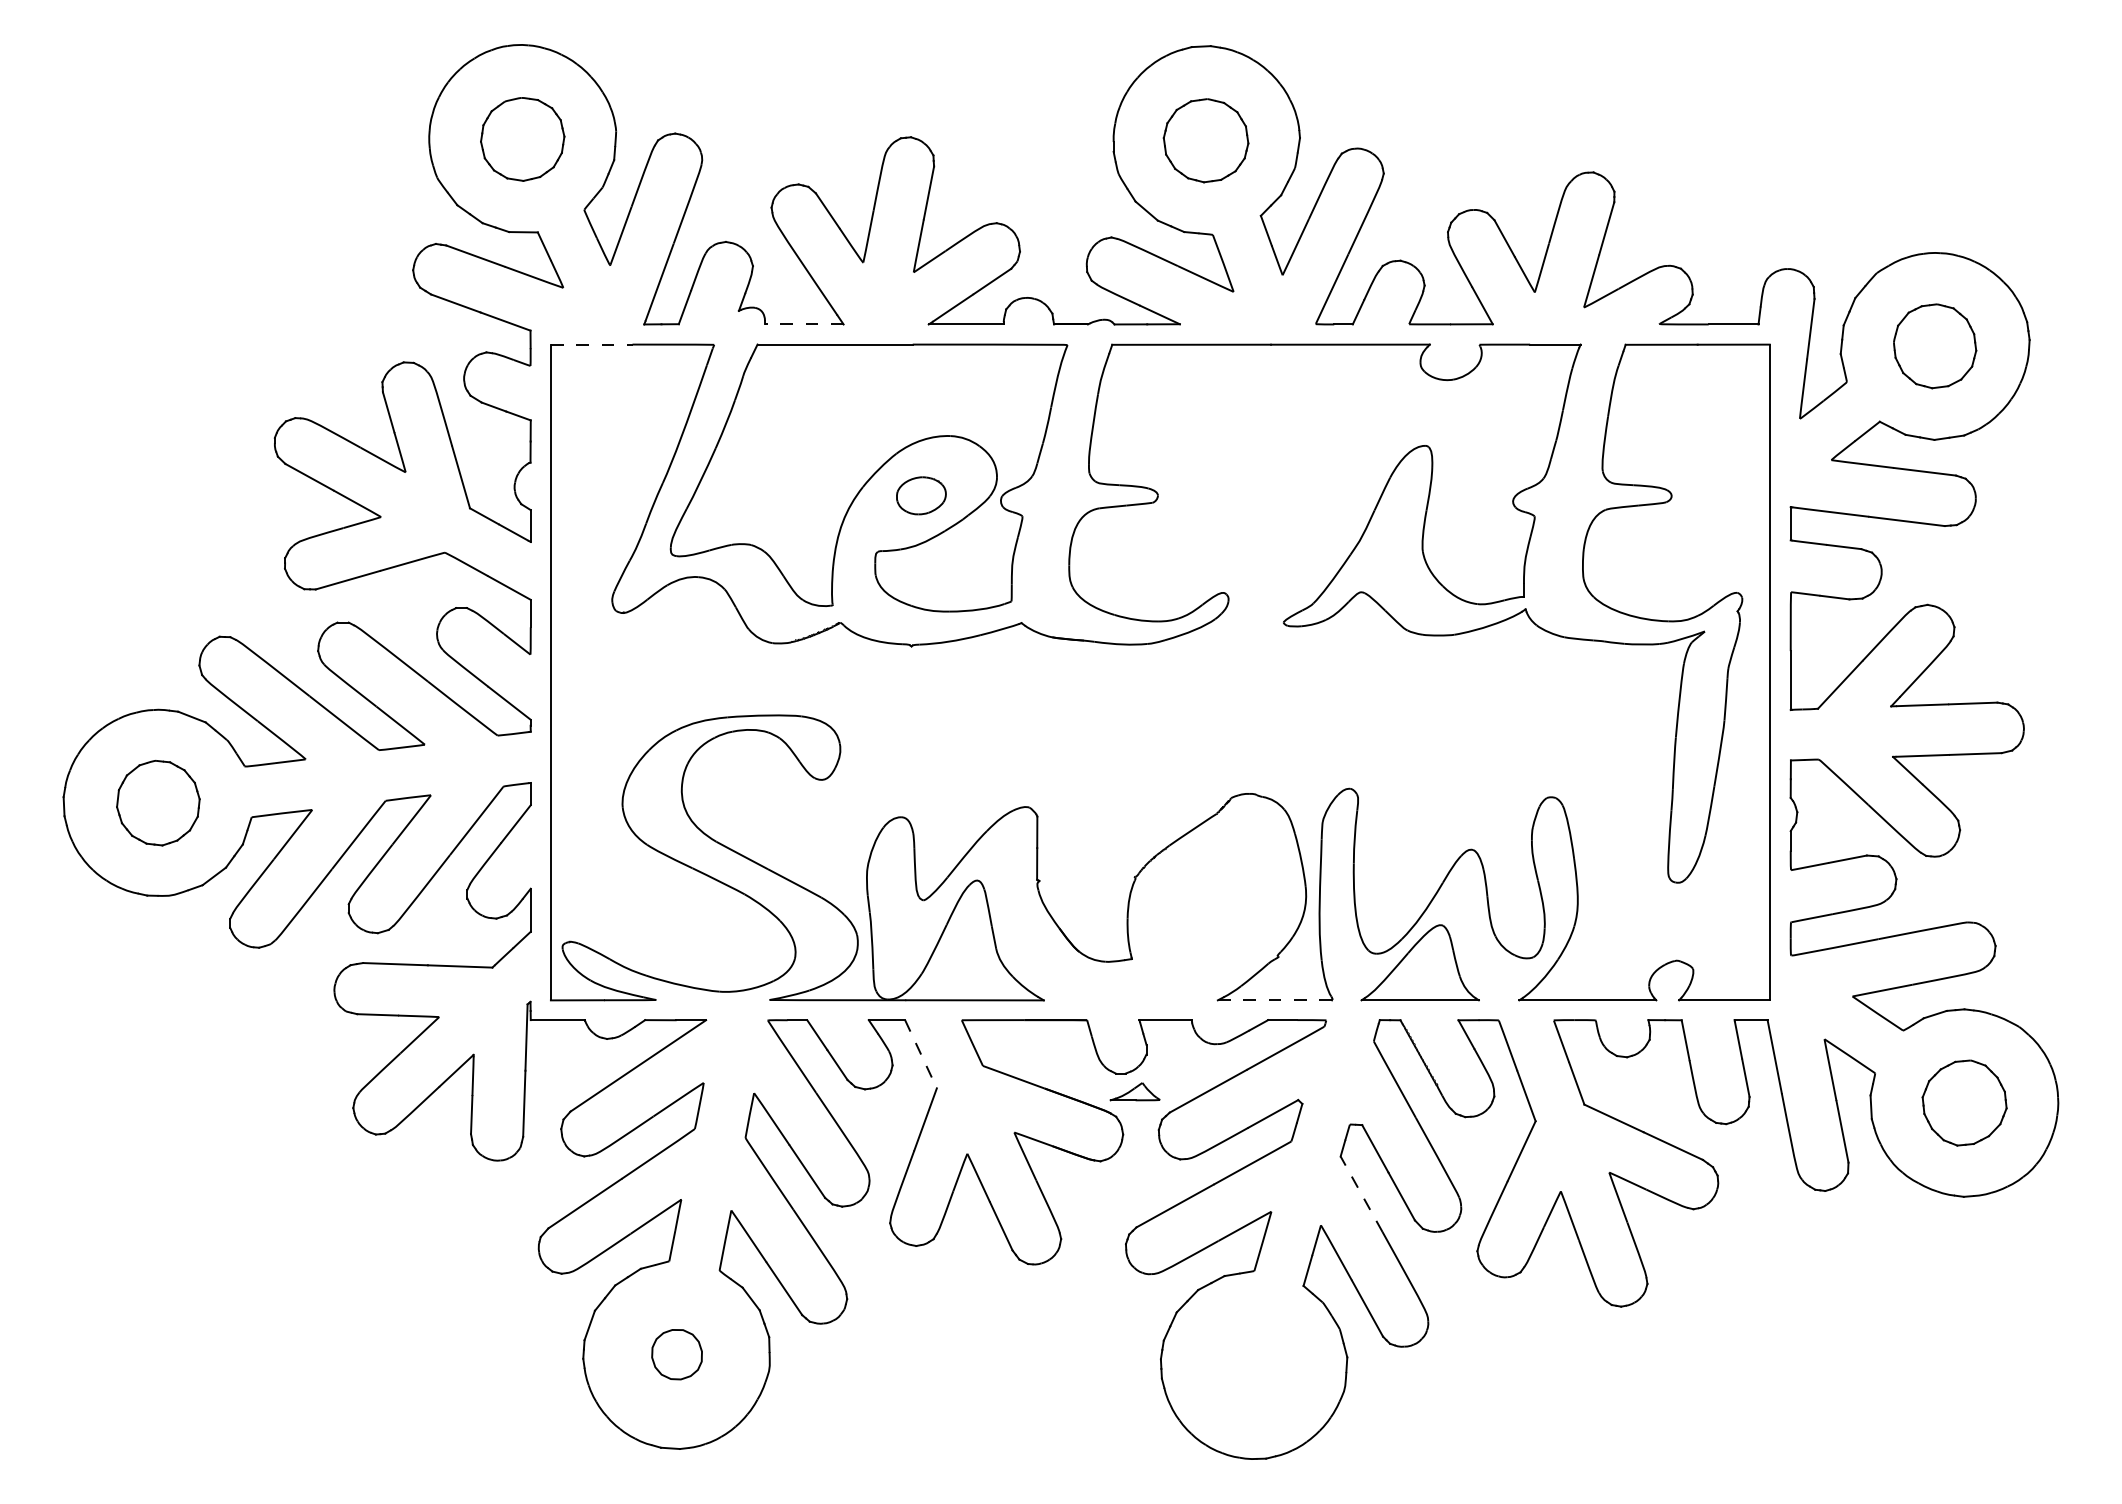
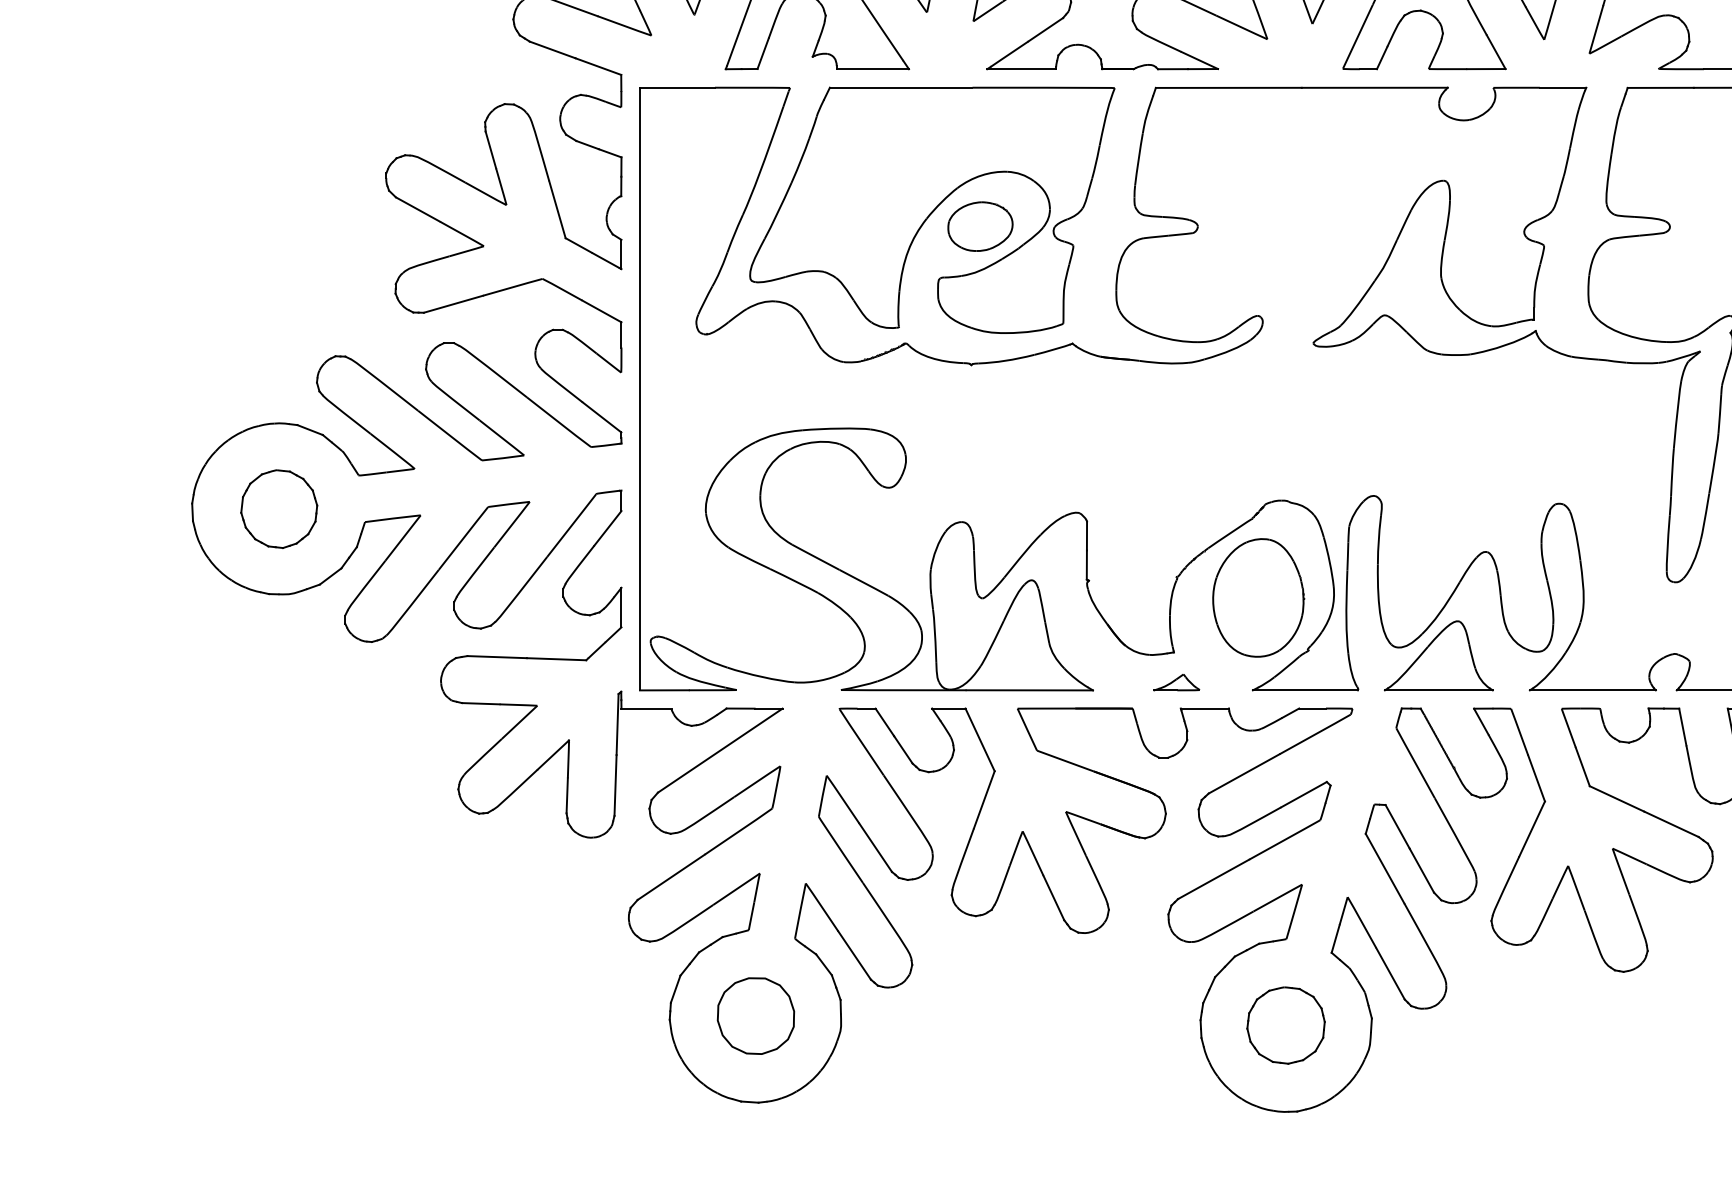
line: (803, 324) -> (872, 69), dashed -> solid
line: (591, 344) -> (677, 87), dashed -> solid
part: (921, 495) -> (980, 226), size x1.43
part: (1223, 899) -> (1258, 597), added
line: (1274, 1000) -> (1304, 690), dashed -> solid
line: (921, 1054) -> (980, 740), dashed -> solid
part: (1134, 1091) -> (1176, 682), moved
line: (1361, 1193) -> (1384, 867), dashed -> solid
part: (676, 1354) -> (755, 1015), size x1.67
part: (1253, 1364) -> (1285, 1025), added

